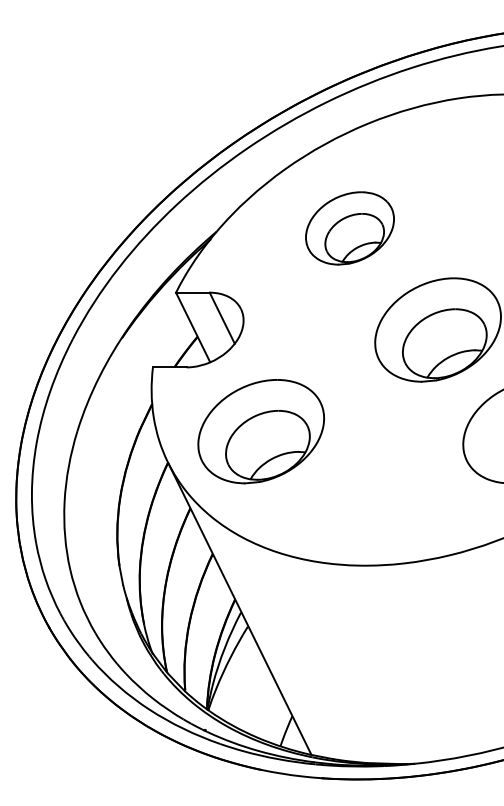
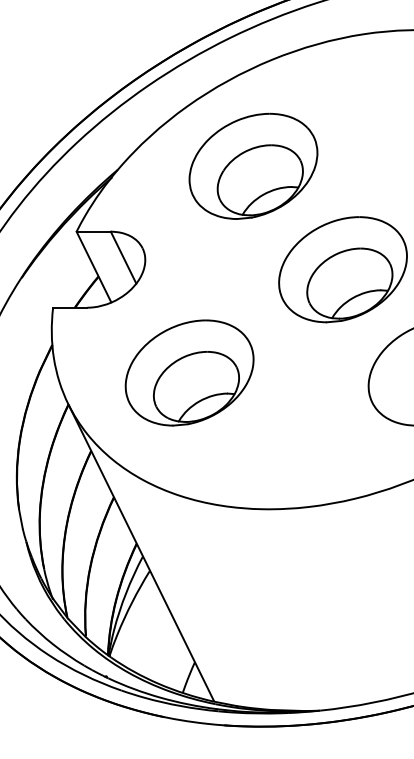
part: (349, 228) -> (252, 166), size x1.43
part: (260, 431) -> (188, 372), moved

